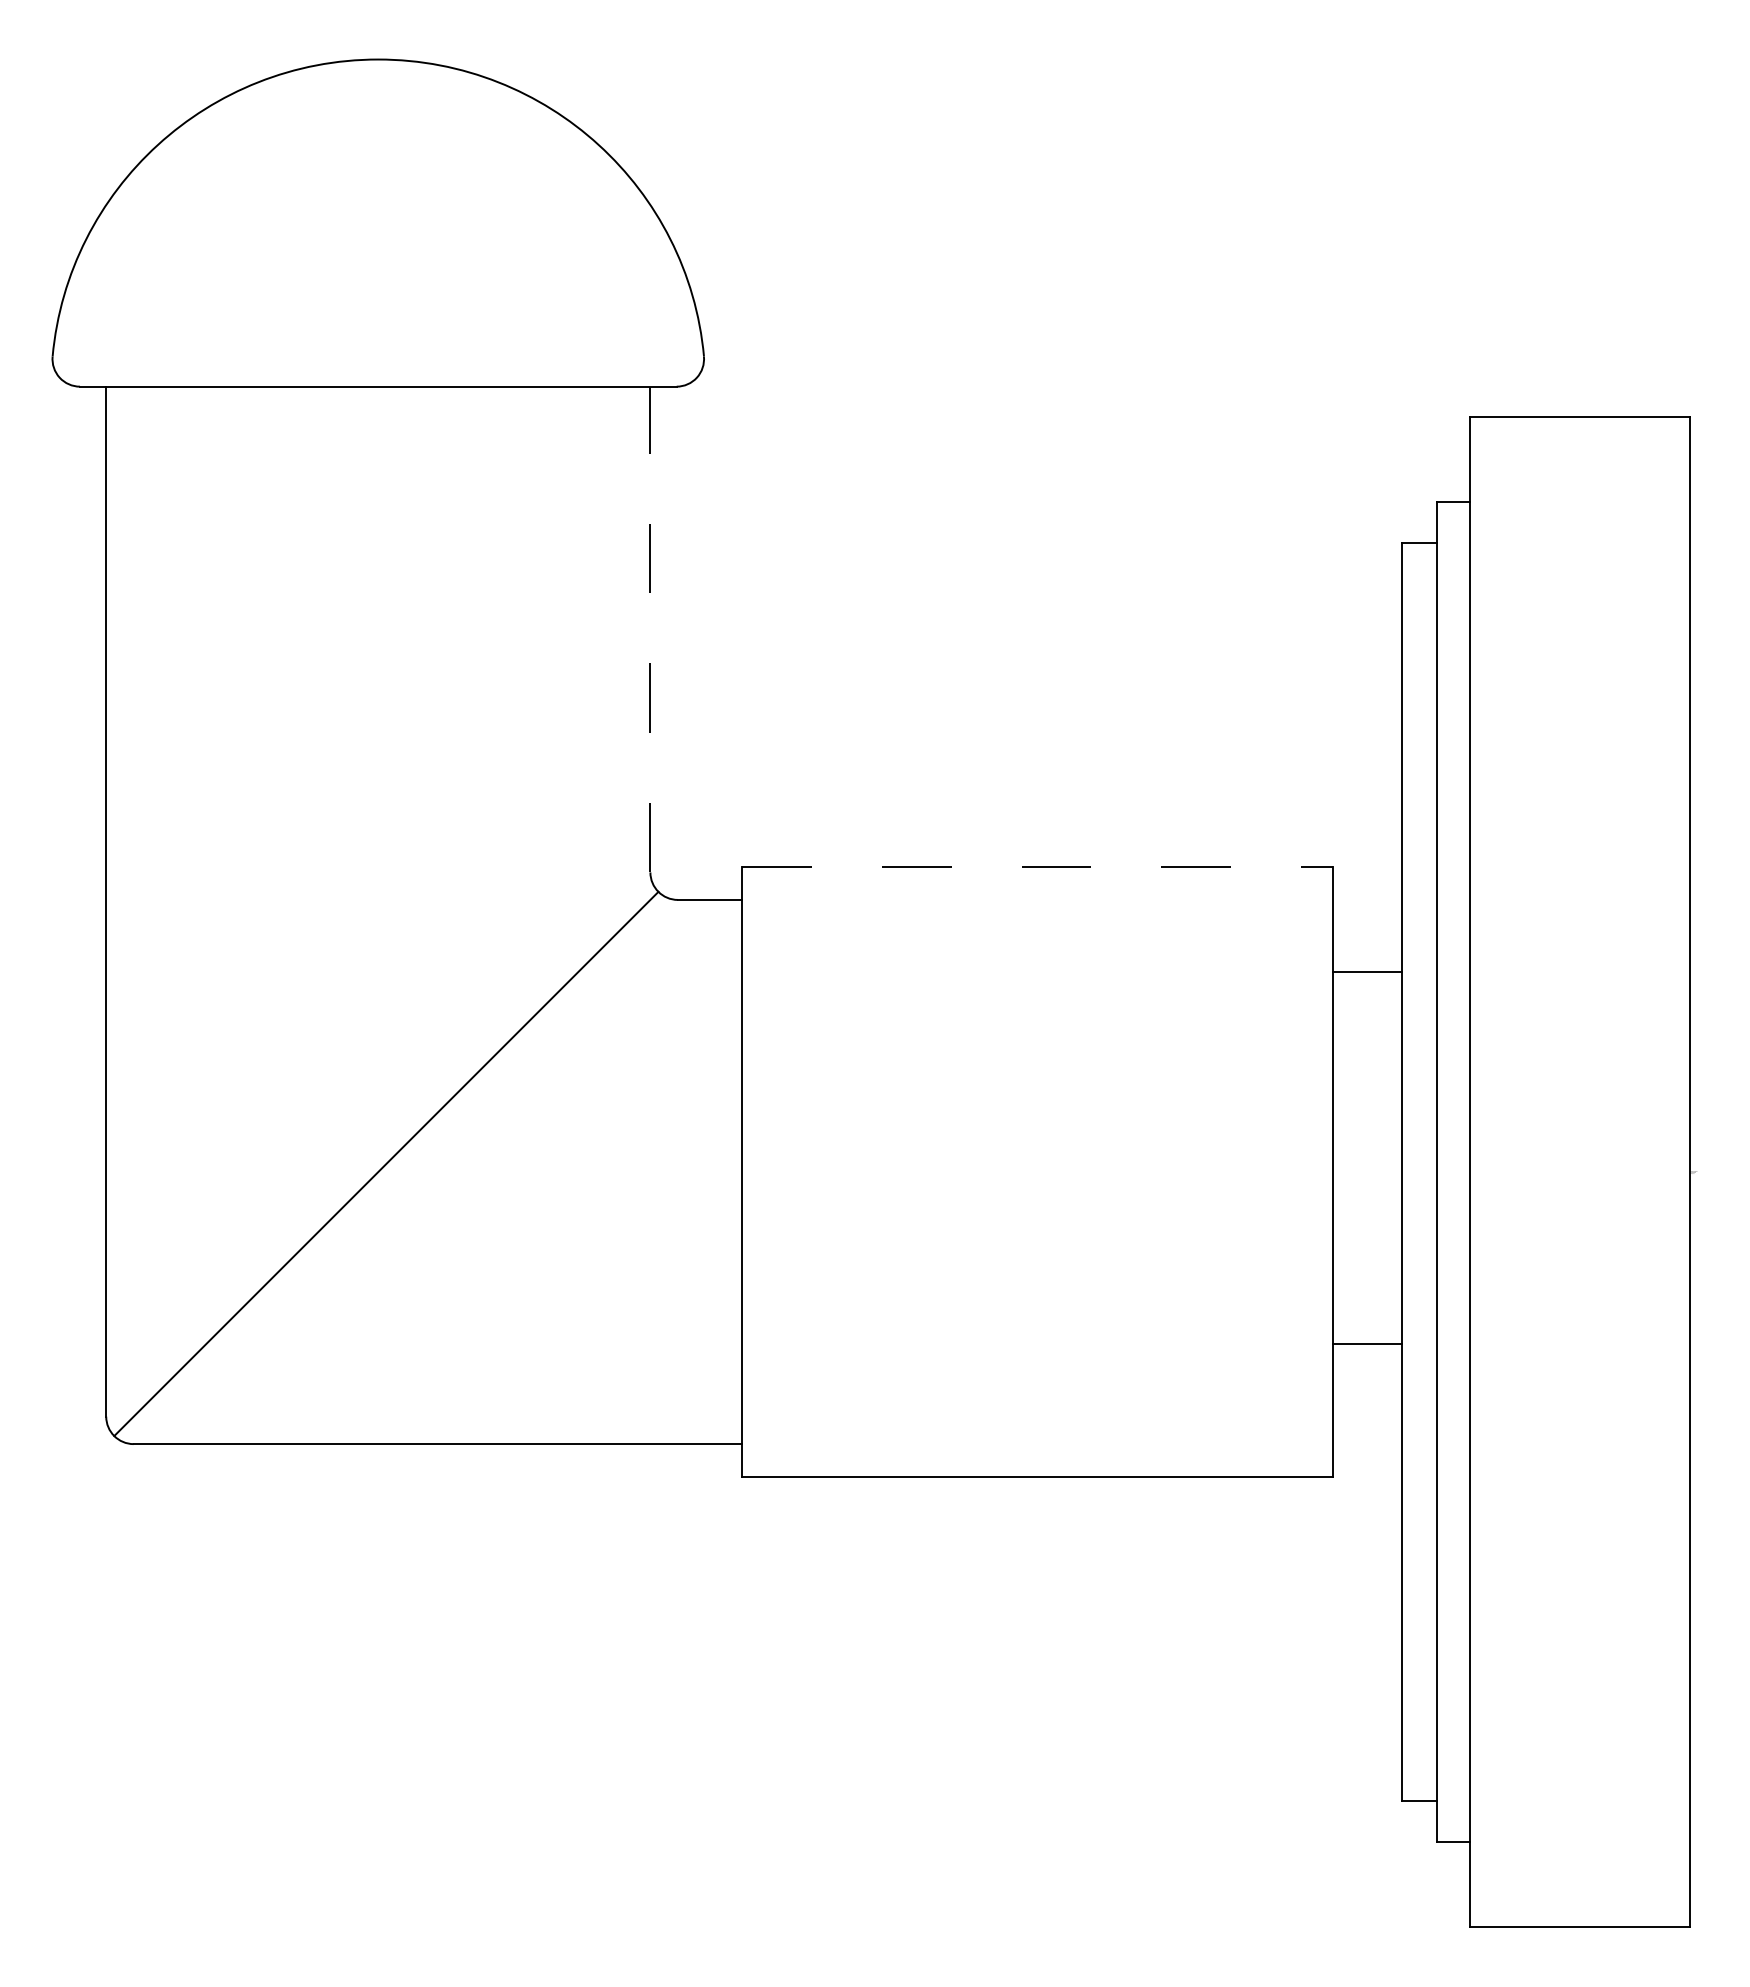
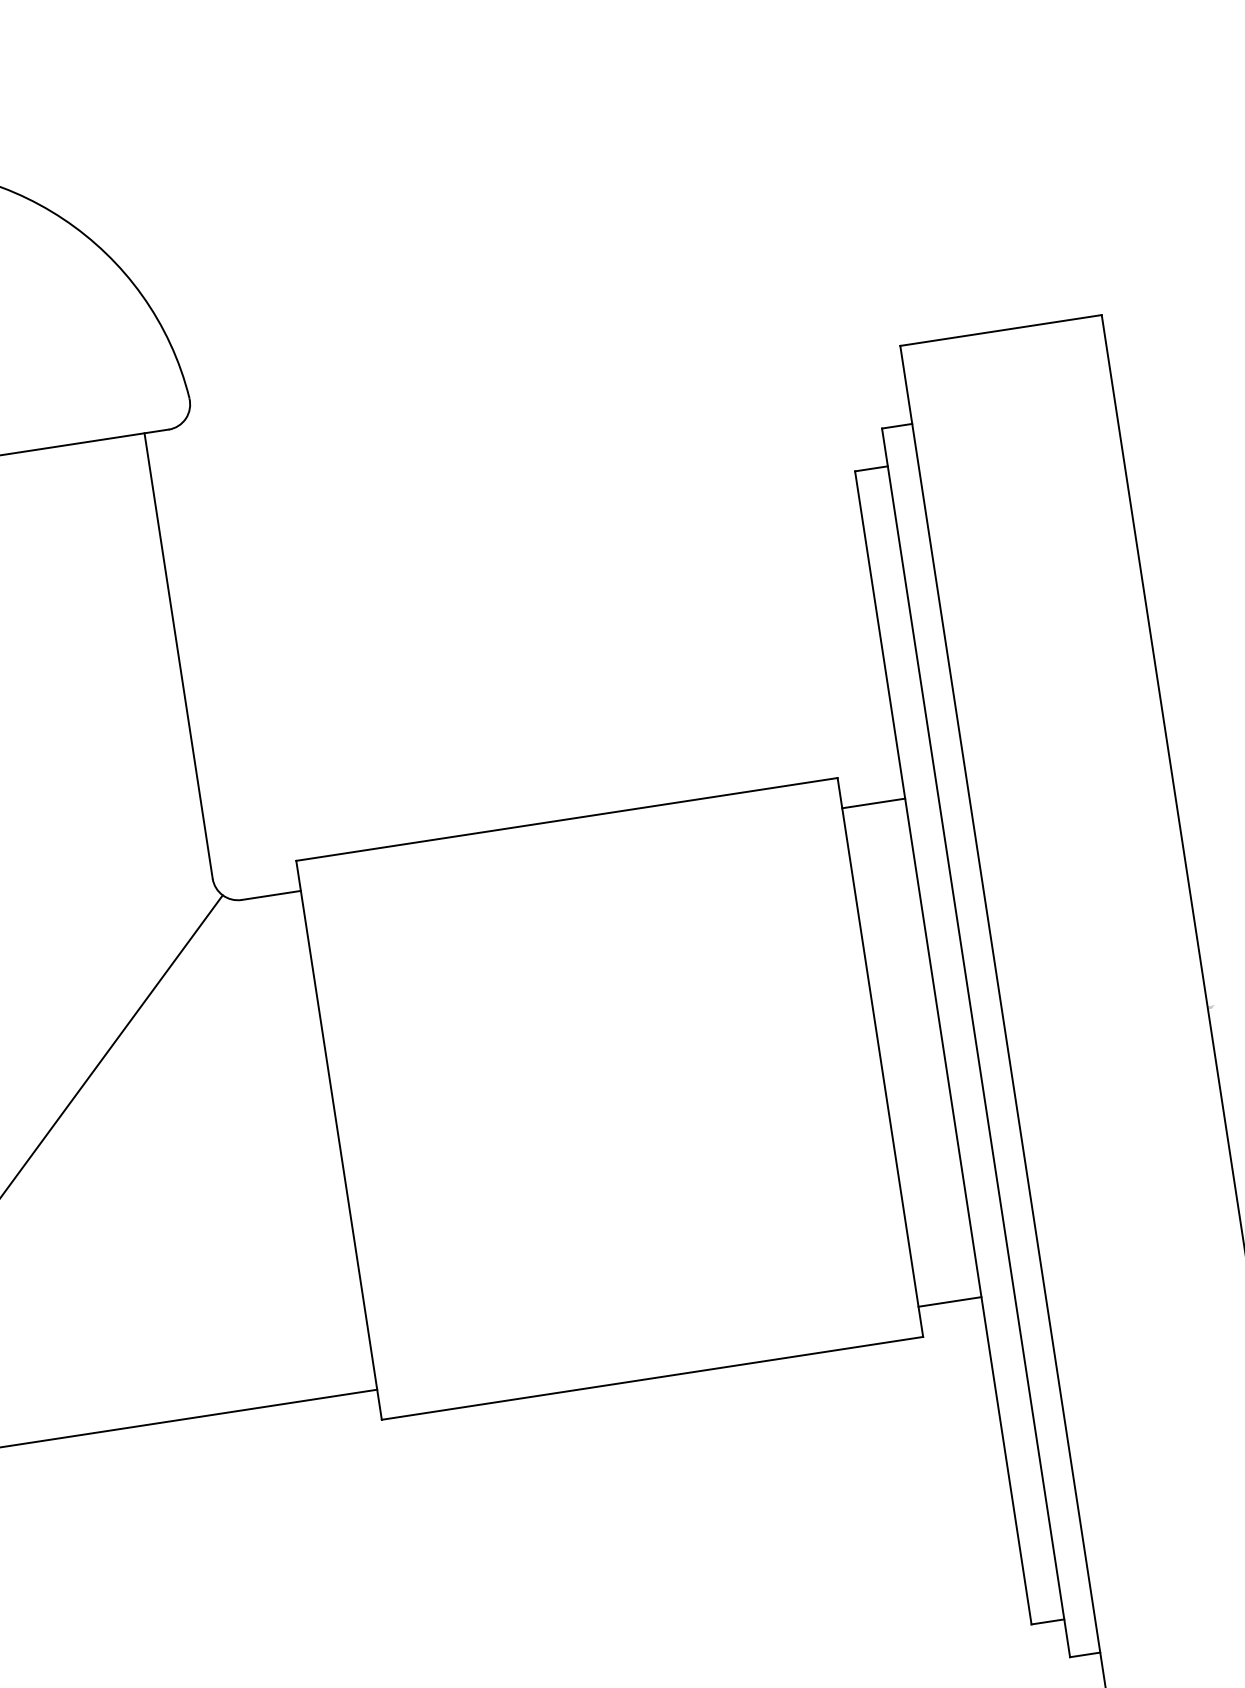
line: (650, 629) -> (178, 655), dashed -> solid
line: (1038, 867) -> (567, 819), dashed -> solid
line: (1367, 972) -> (873, 803), moved
line: (1367, 1343) -> (950, 1301), moved

